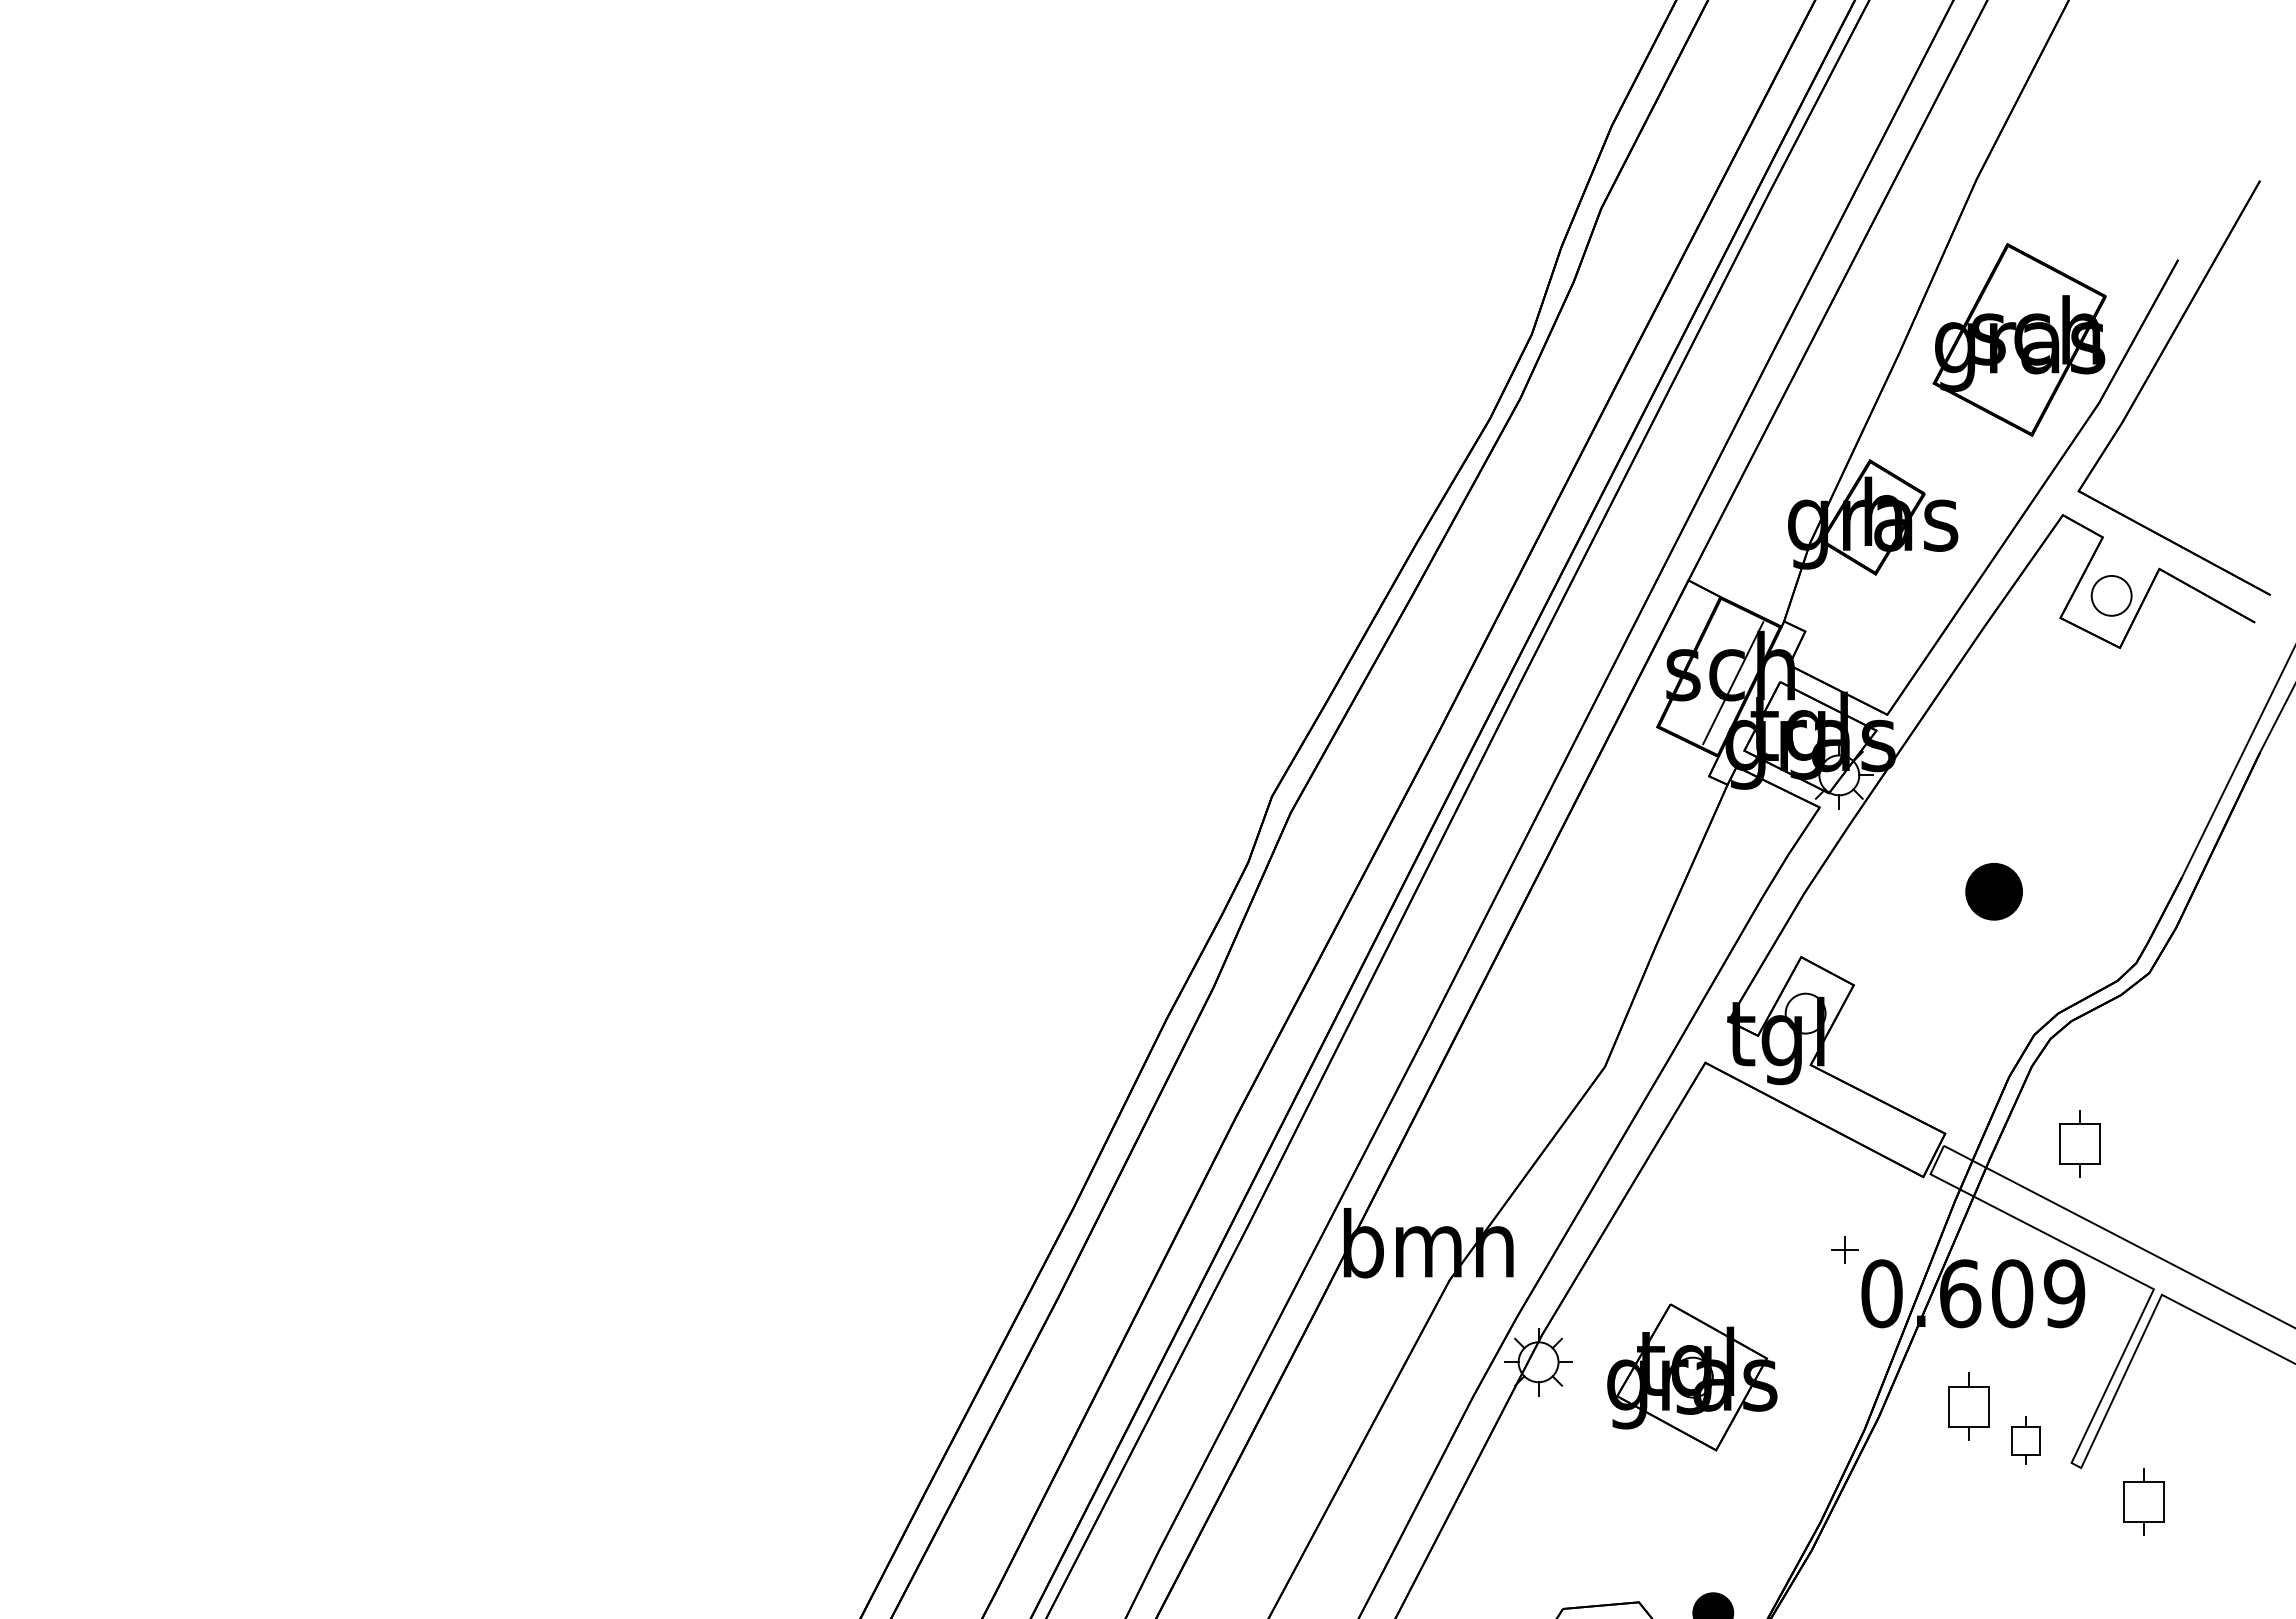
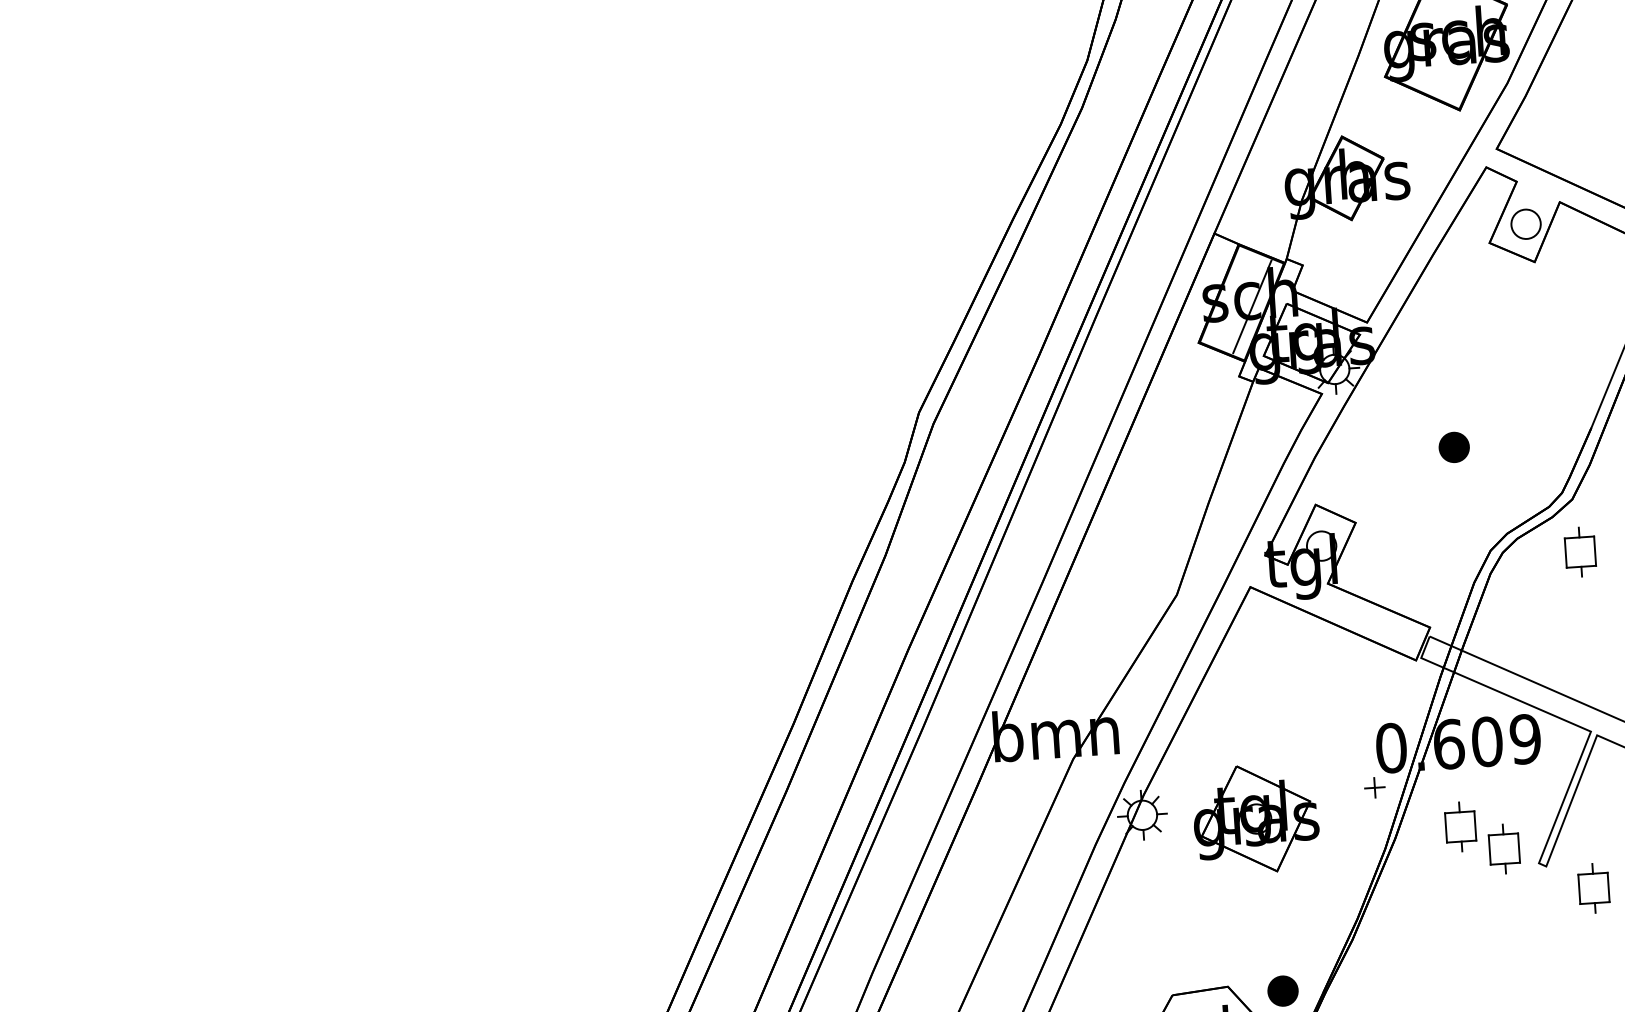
part: (1994, 891) -> (1454, 447), size x0.71
part: (2079, 1143) -> (1580, 551), moved
part: (1844, 1249) -> (1374, 787), moved
part: (2025, 1440) -> (1504, 849), size x1.43

